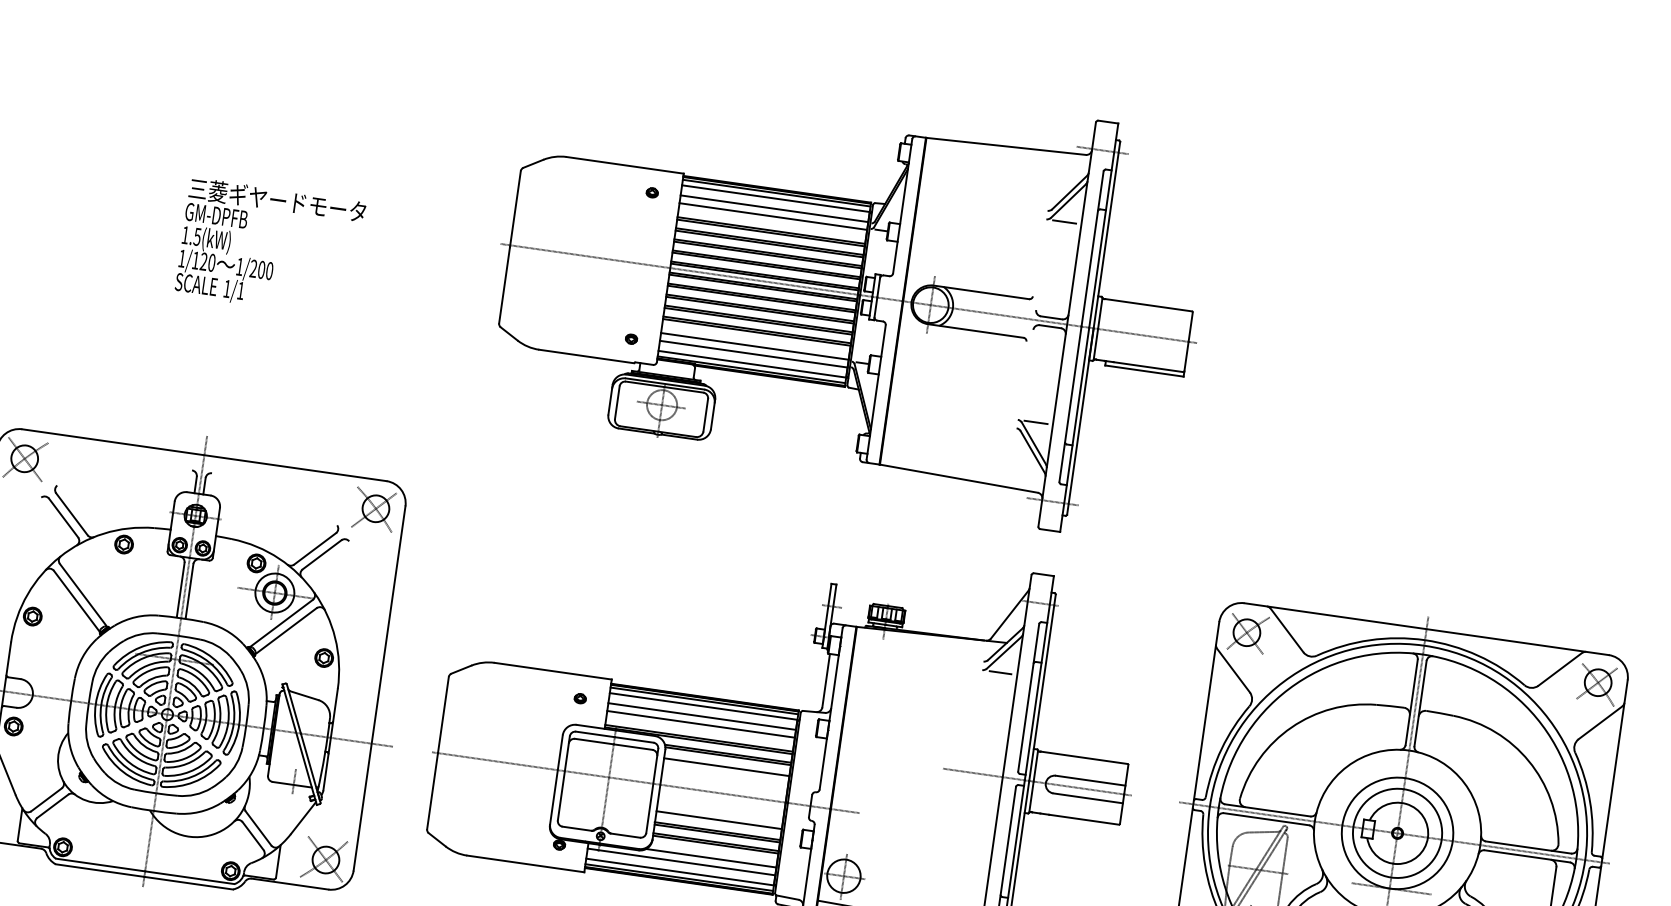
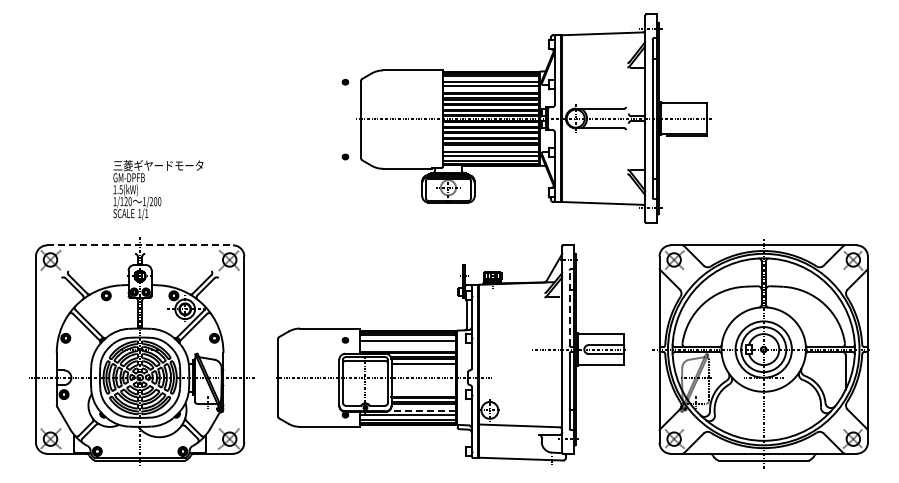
text: (270, 246) -> (158, 189), moved
part: (848, 293) -> (533, 118), moved
line: (205, 455) -> (140, 245), solid -> dashed
line: (1028, 698) -> (569, 308), solid -> dashed
line: (700, 724) -> (407, 344), removed
line: (719, 820) -> (423, 391), removed
line: (709, 857) -> (421, 410), solid -> dashed

